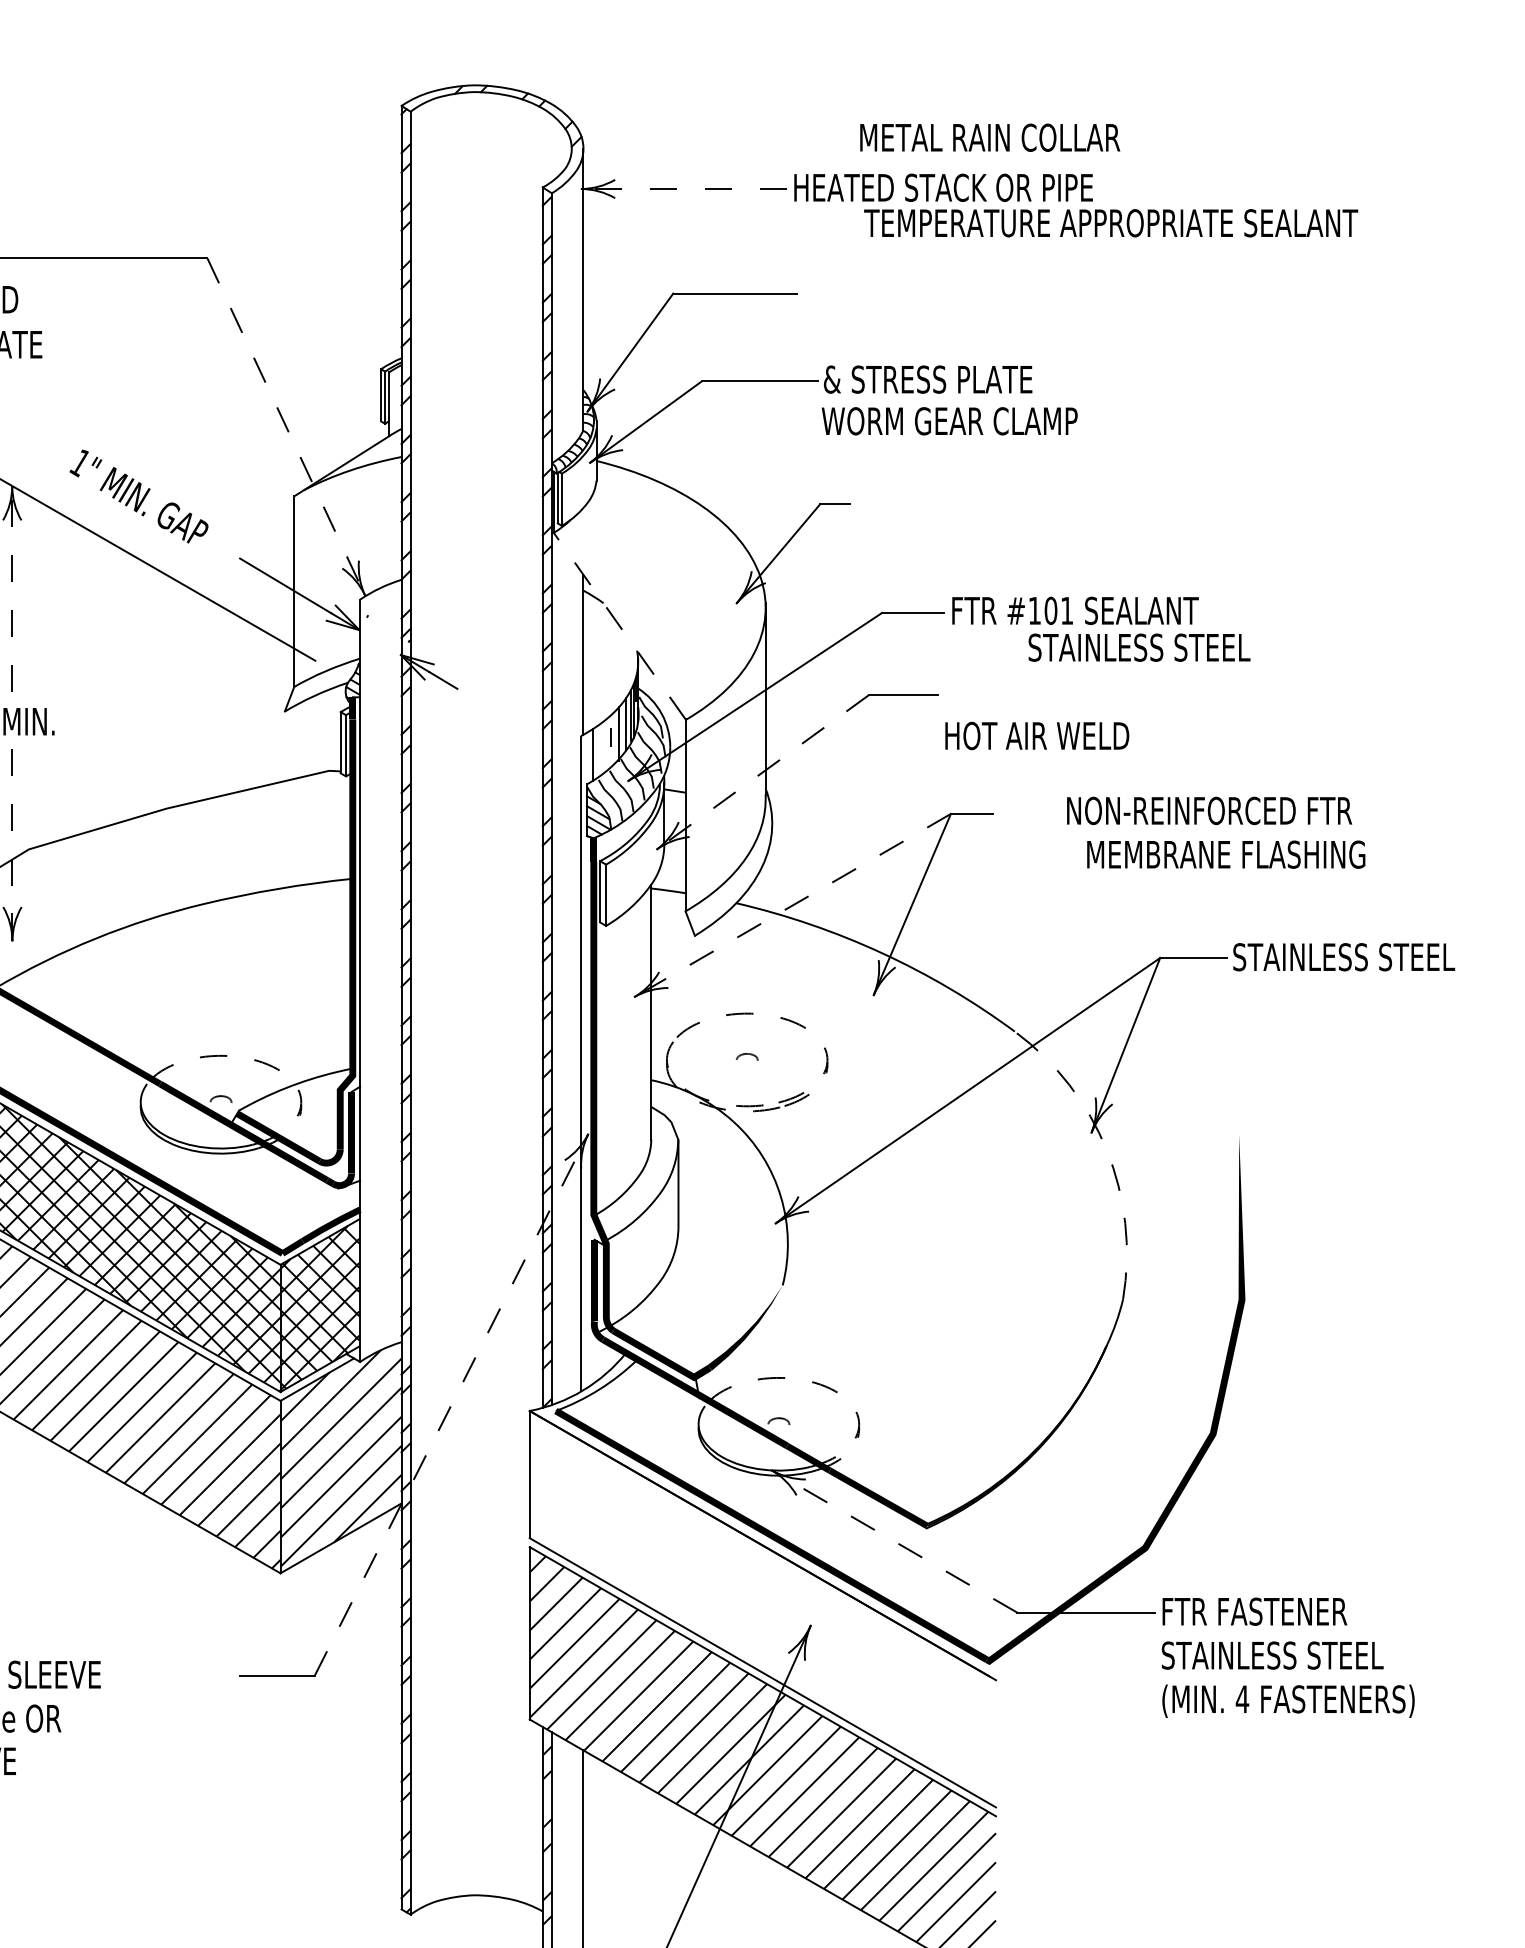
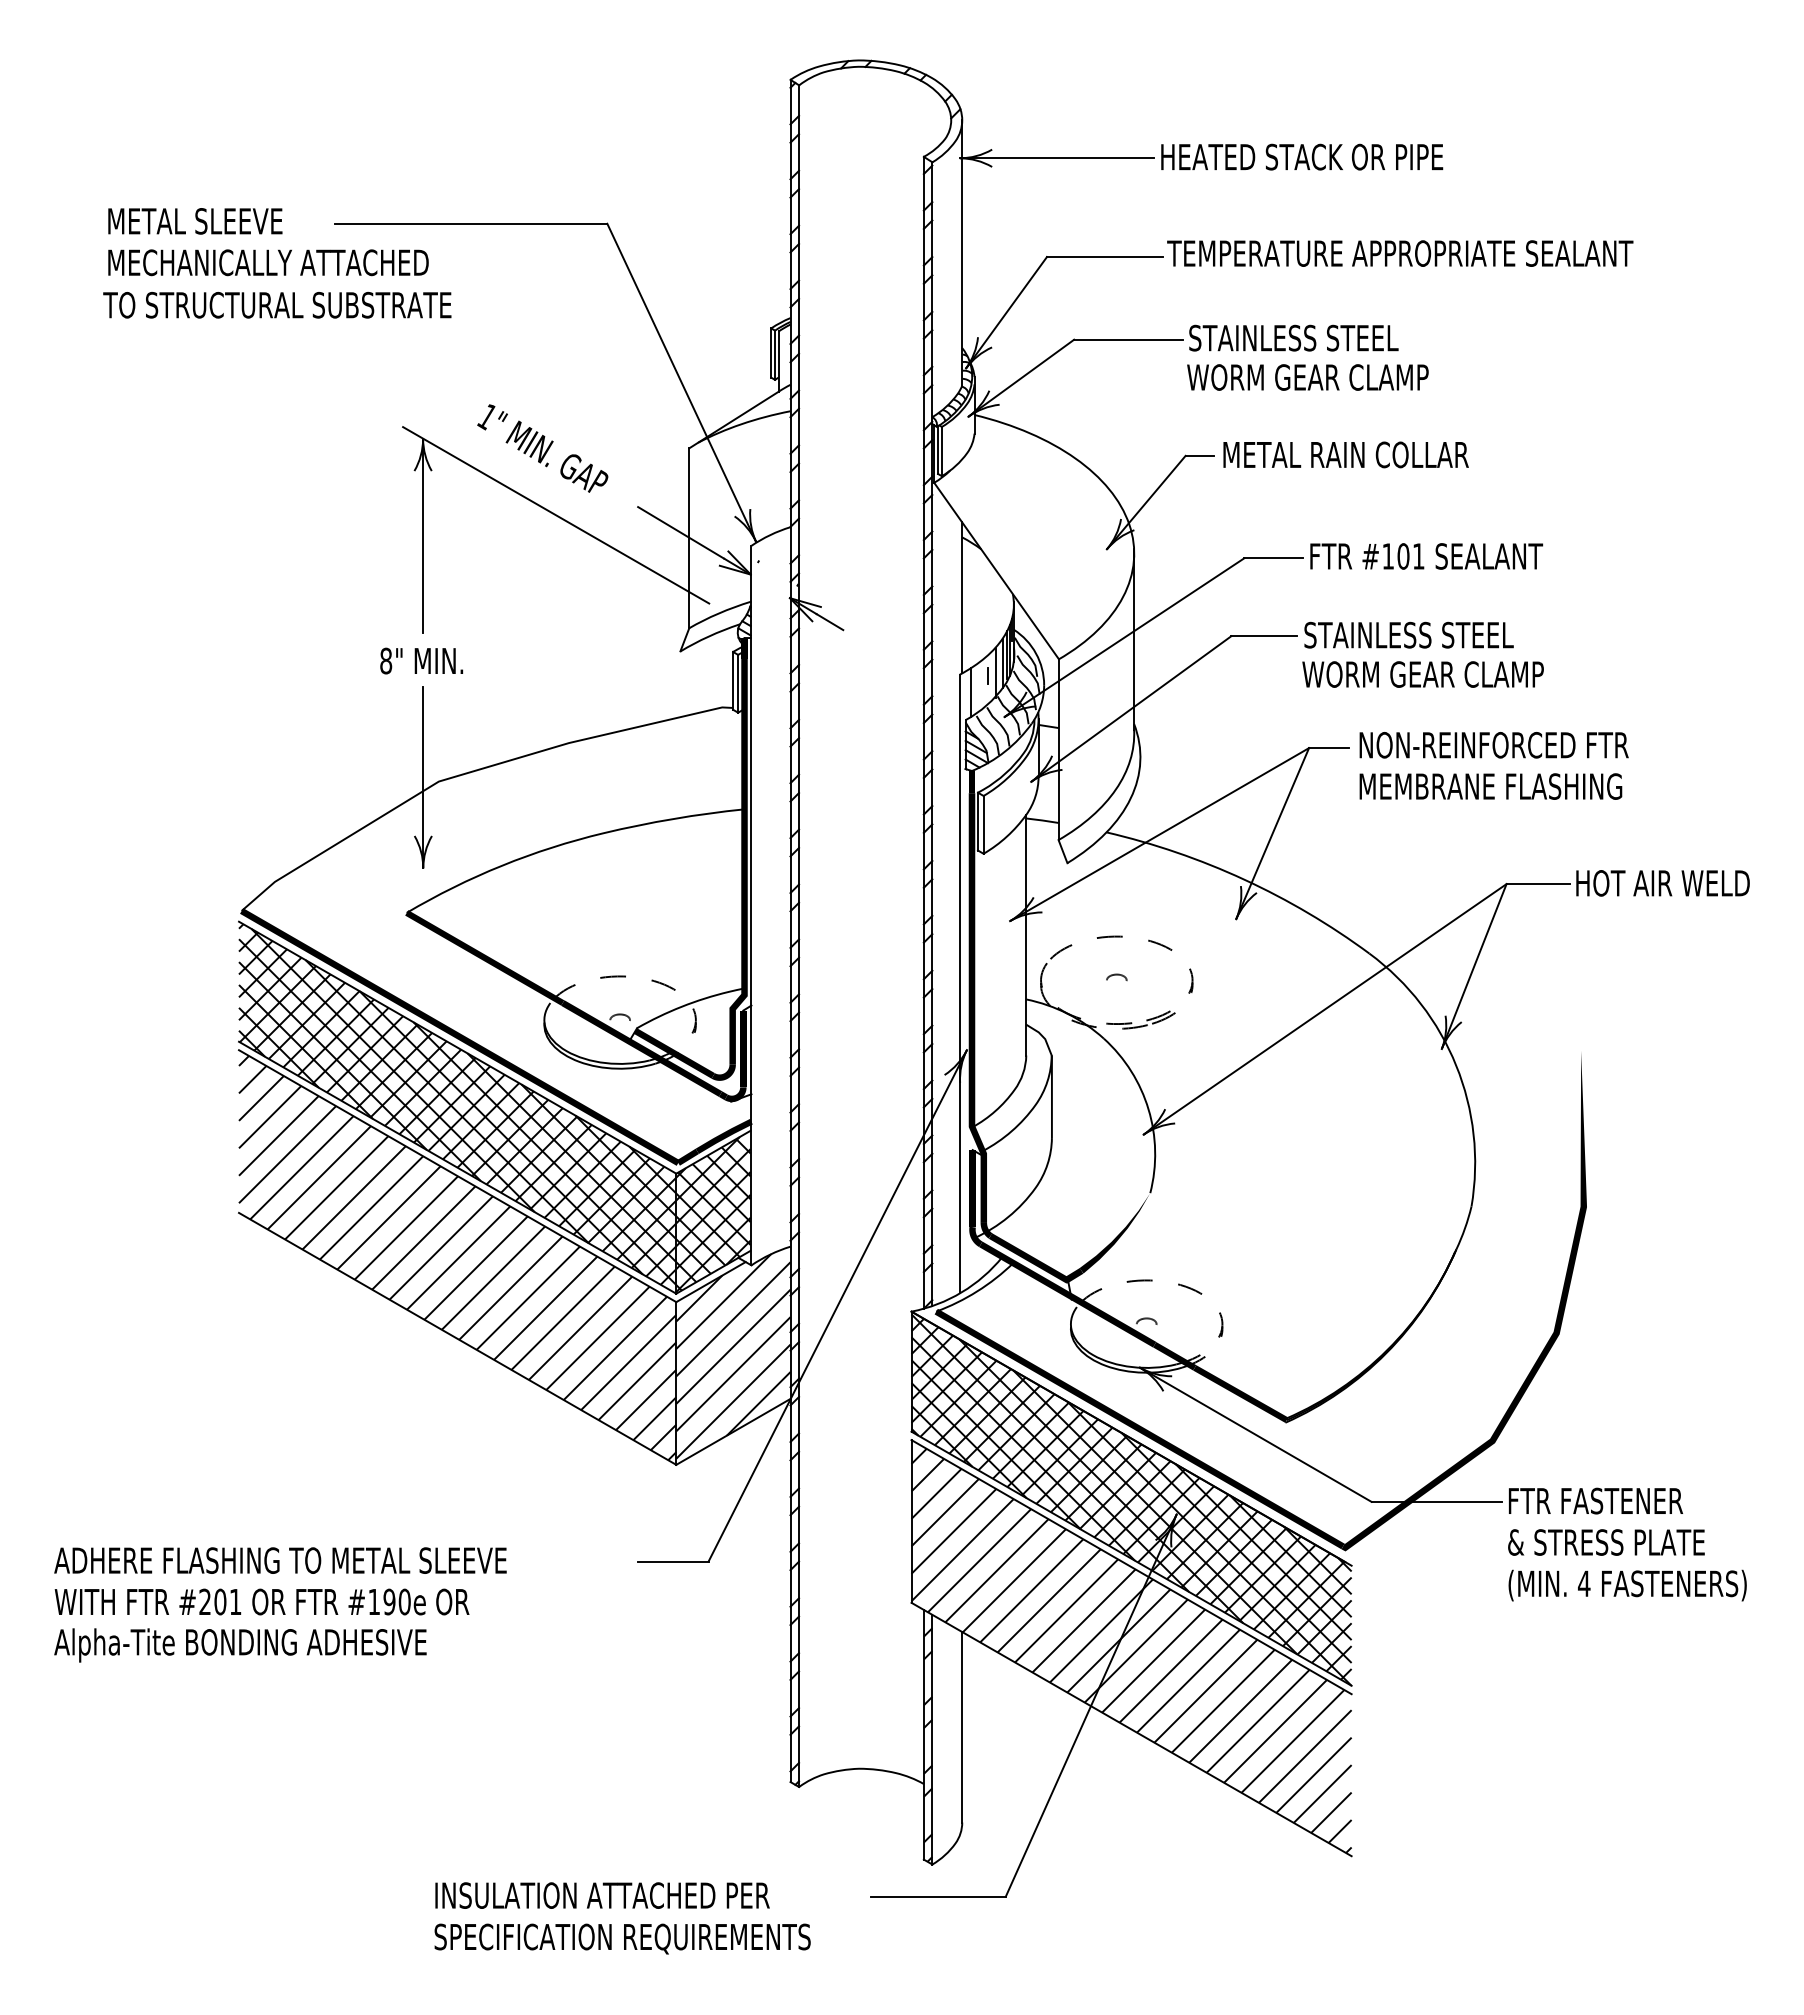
text: (989, 137) -> (1345, 454), moved
line: (683, 189) -> (1056, 158), dashed -> solid
text: (1111, 223) -> (1400, 253), moved
text: (934, 378) -> (1293, 337), & STRESS PLATE -> STAINLESS STEEL
line: (286, 426) -> (681, 382), dashed -> solid
line: (12, 588) -> (423, 535), dashed -> solid
line: (619, 625) -> (996, 570), dashed -> solid
text: (1138, 646) -> (1408, 634), moved
text: (1071, 735) -> (1422, 674), HOT AIR WELD -> WORM GEAR CLAMP
line: (762, 773) -> (1131, 709), dashed -> solid
text: (1208, 811) -> (1493, 745), moved
line: (12, 845) -> (423, 777), dashed -> solid
text: (1225, 854) -> (1490, 786), moved
line: (792, 905) -> (1159, 834), dashed -> solid
text: (1343, 957) -> (1679, 883), STAINLESS STEEL -> HOT AIR WELD
arc: (1107, 1150) -> (1456, 1065), dashed -> solid
line: (452, 1404) -> (838, 1305), dashed -> solid
line: (894, 1541) -> (1255, 1434), dashed -> solid
hatch: (762, 1610) -> (1131, 1499), added
text: (1272, 1655) -> (1612, 1542), STAINLESS STEEL -> & STRESS PLATE

